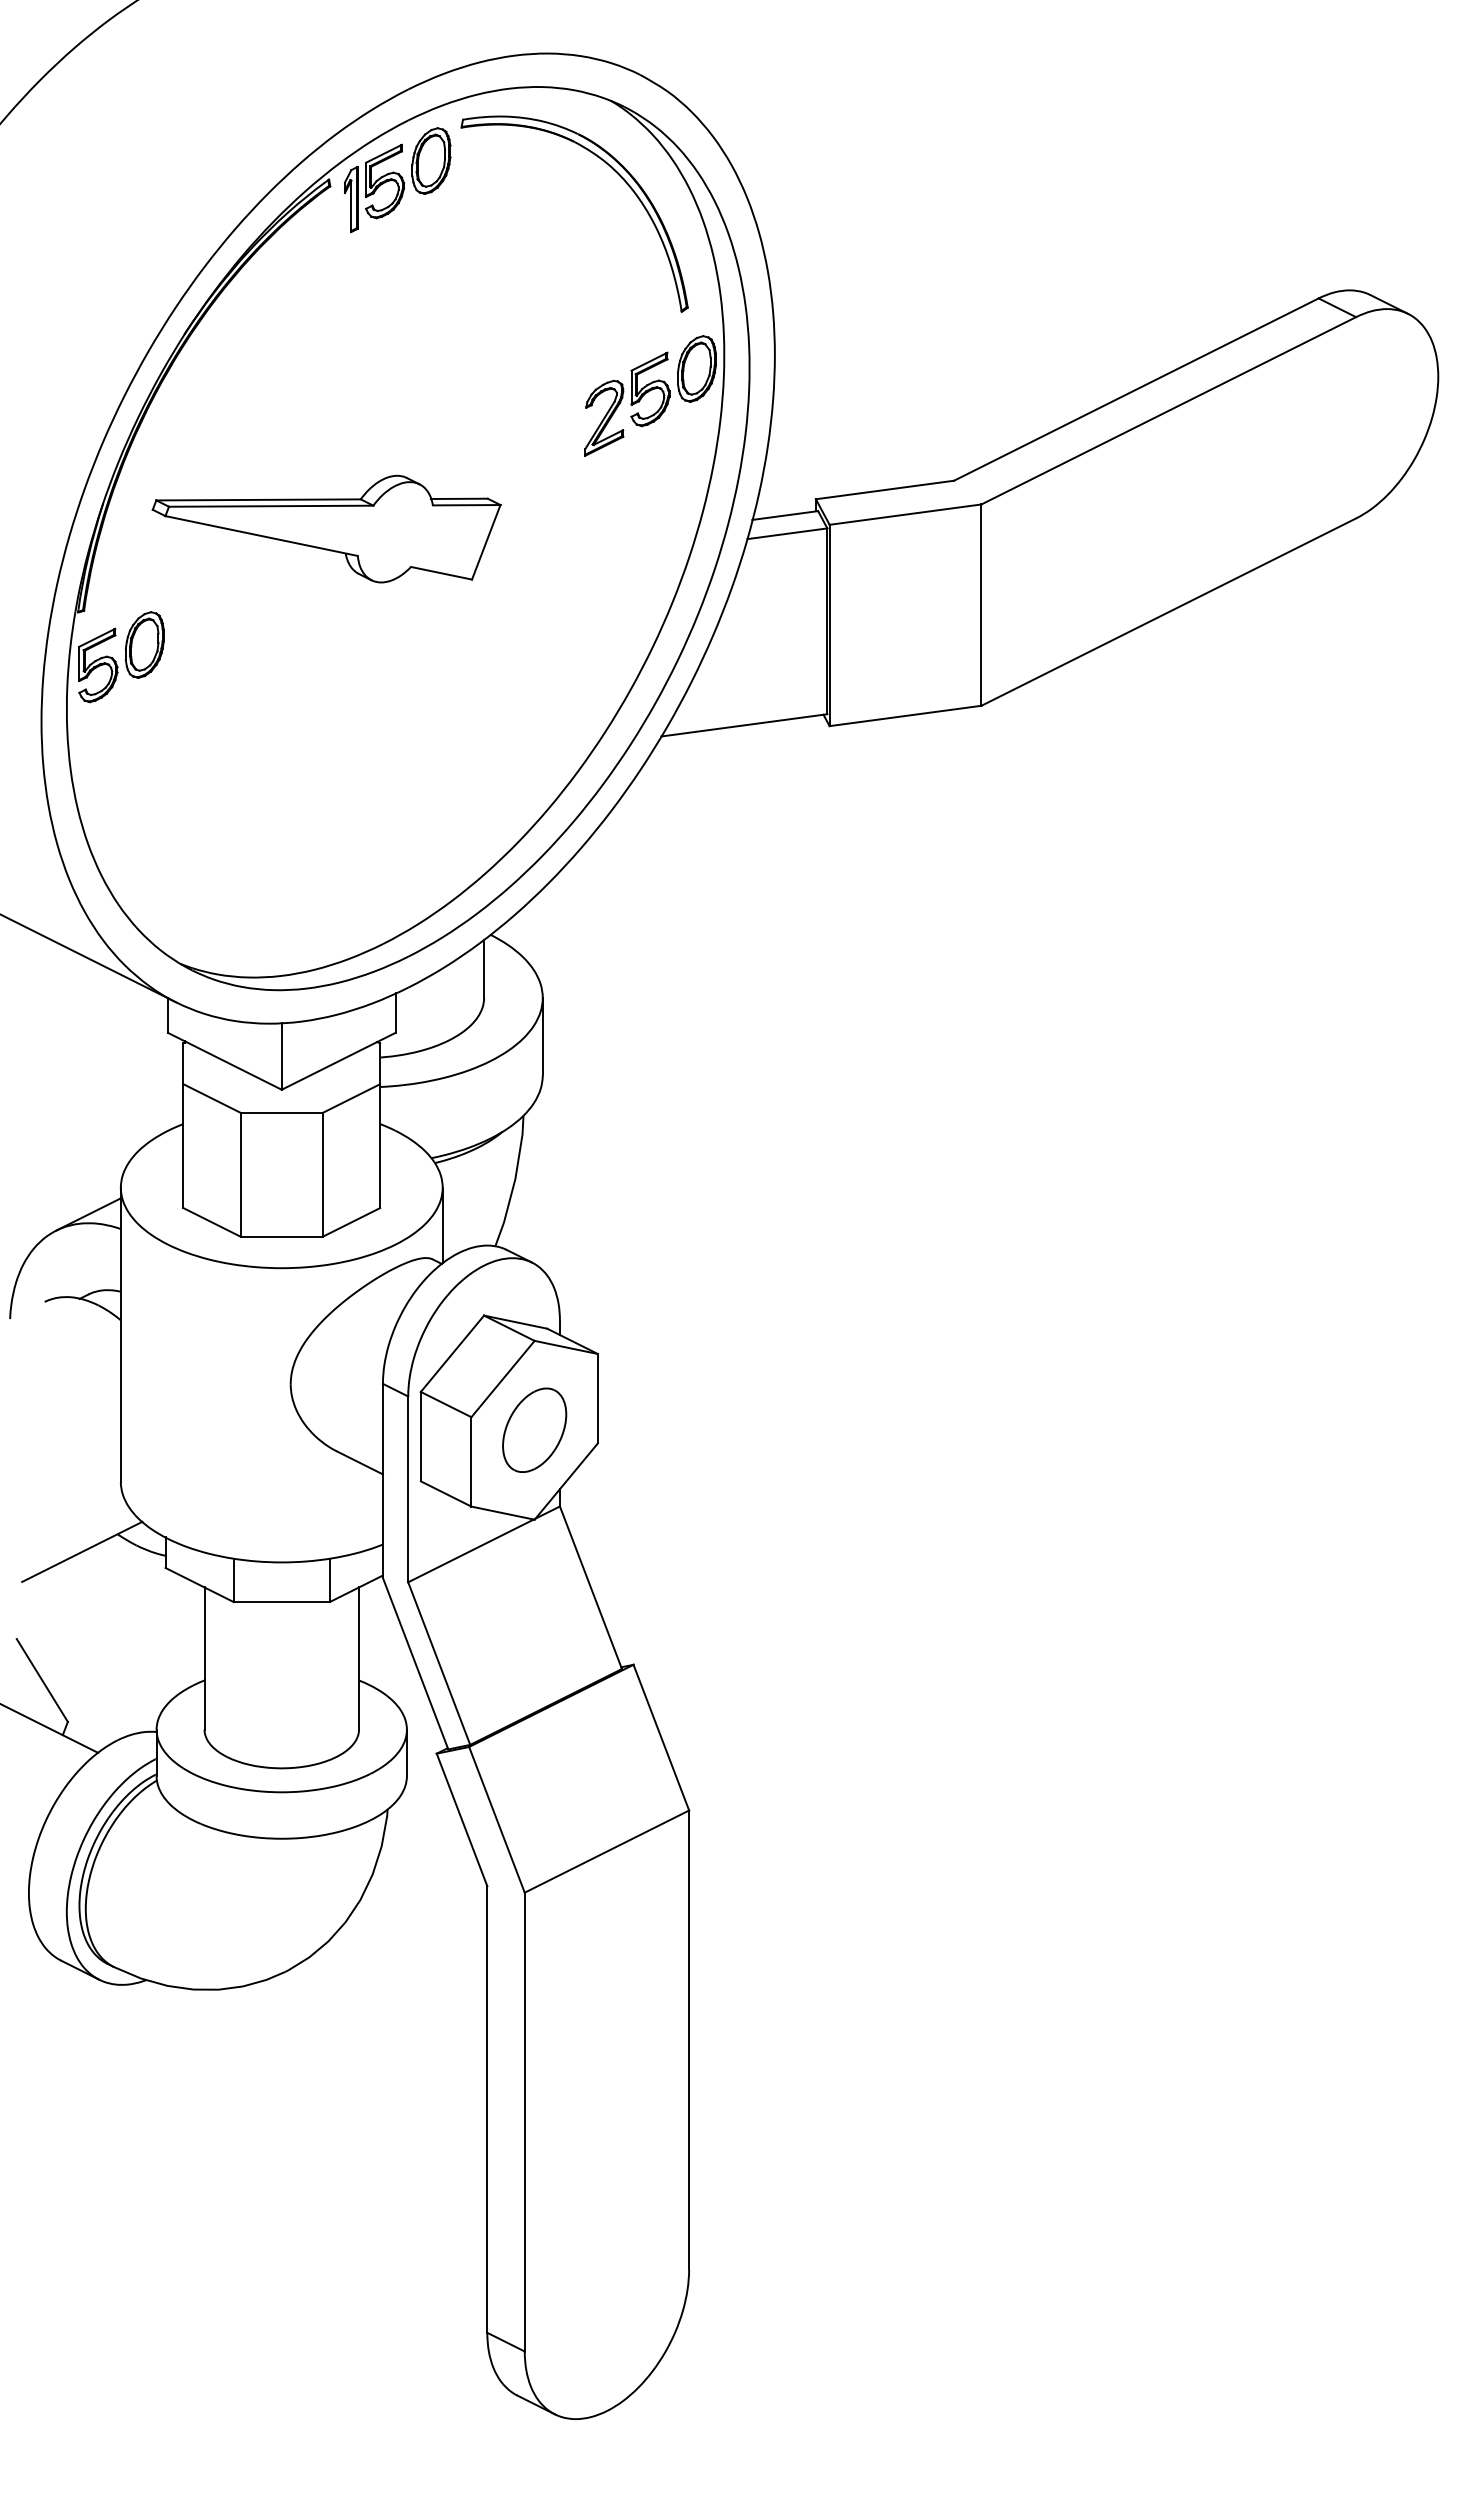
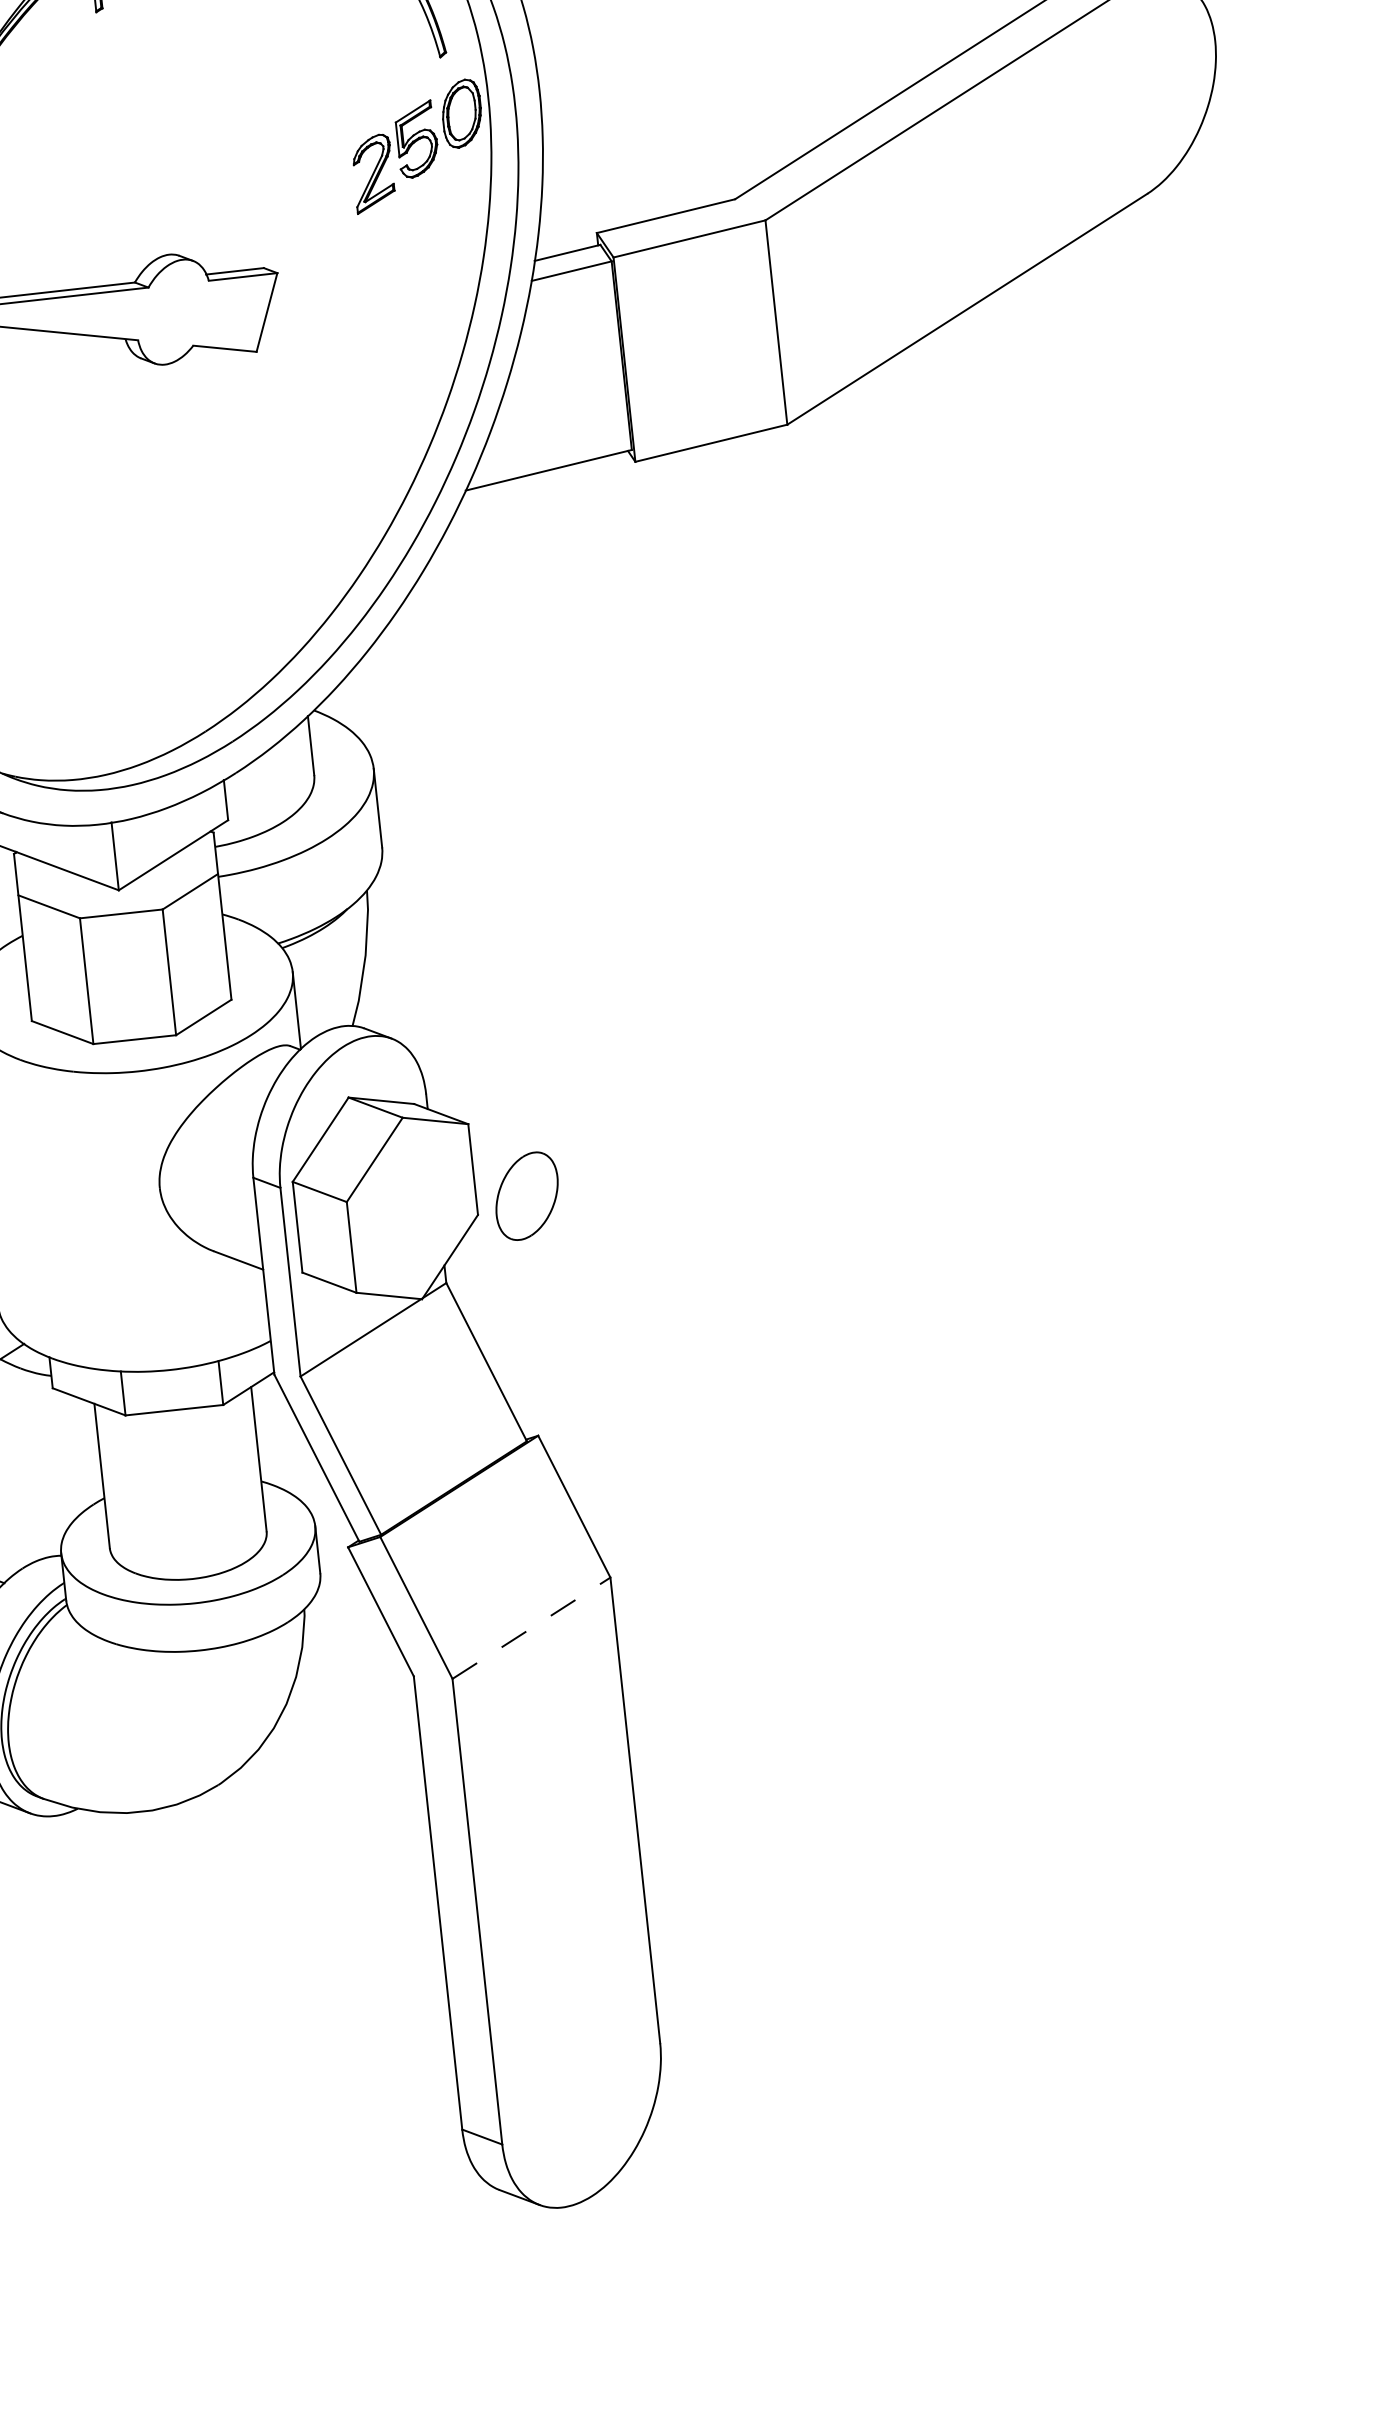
part: (534, 1429) -> (526, 1195), moved
line: (606, 1851) -> (531, 1628), solid -> dashed

